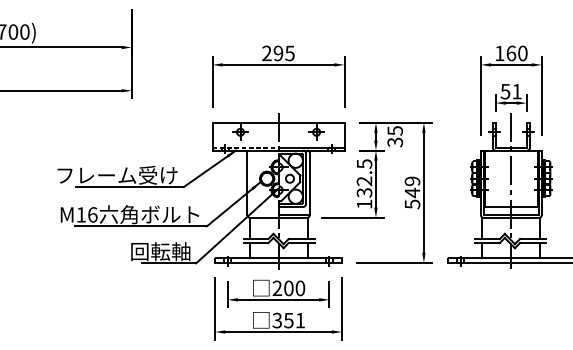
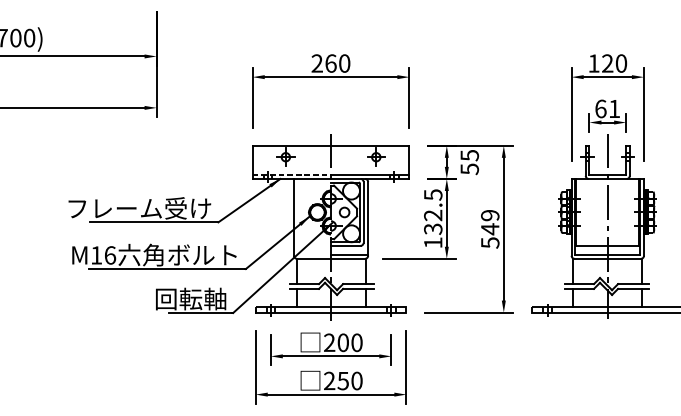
text: (283, 53) -> (336, 63), 295 -> 260
text: (511, 53) -> (607, 63), 160 -> 120
text: (505, 91) -> (600, 108), 51 -> 61
text: (394, 141) -> (468, 168), 35 -> 55
text: (288, 320) -> (342, 380), 351 -> 250

